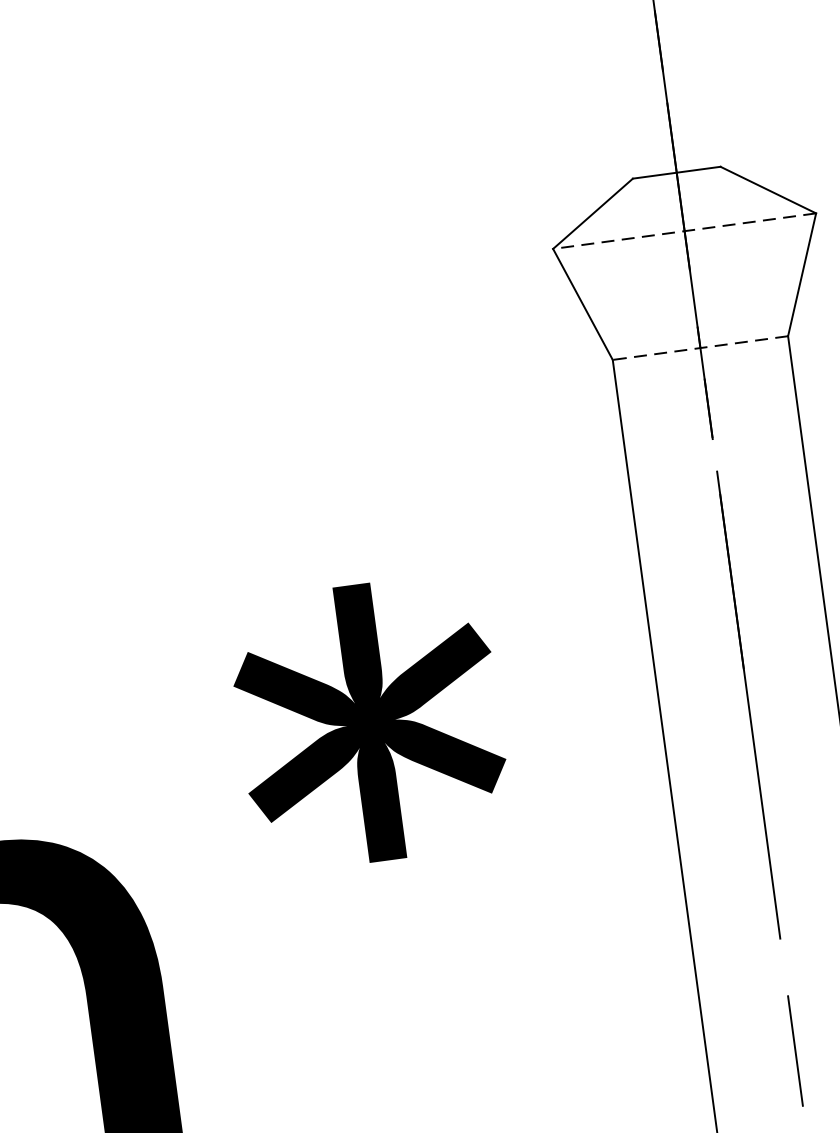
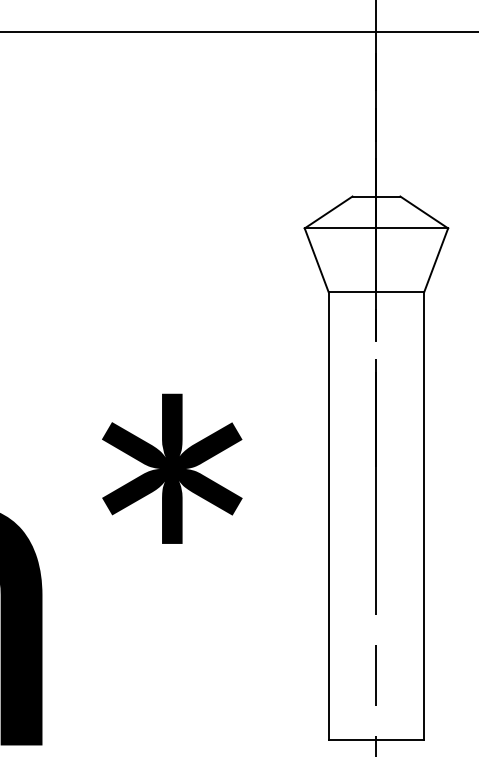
line: (684, 231) -> (376, 228), dashed -> solid
line: (700, 348) -> (376, 292), dashed -> solid

